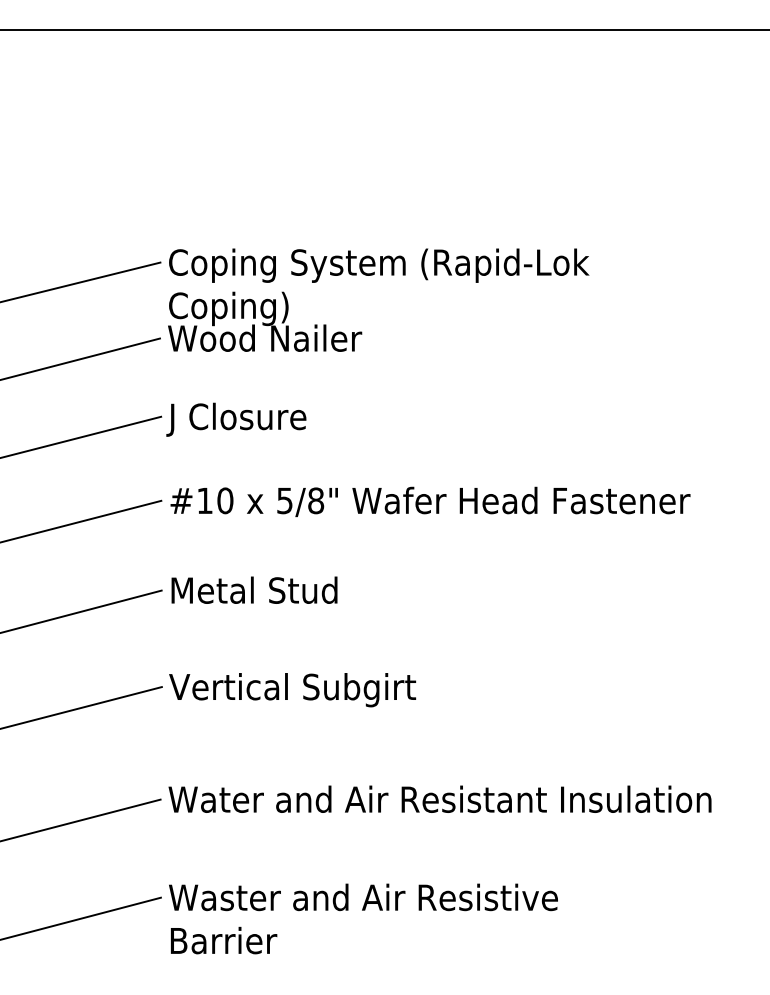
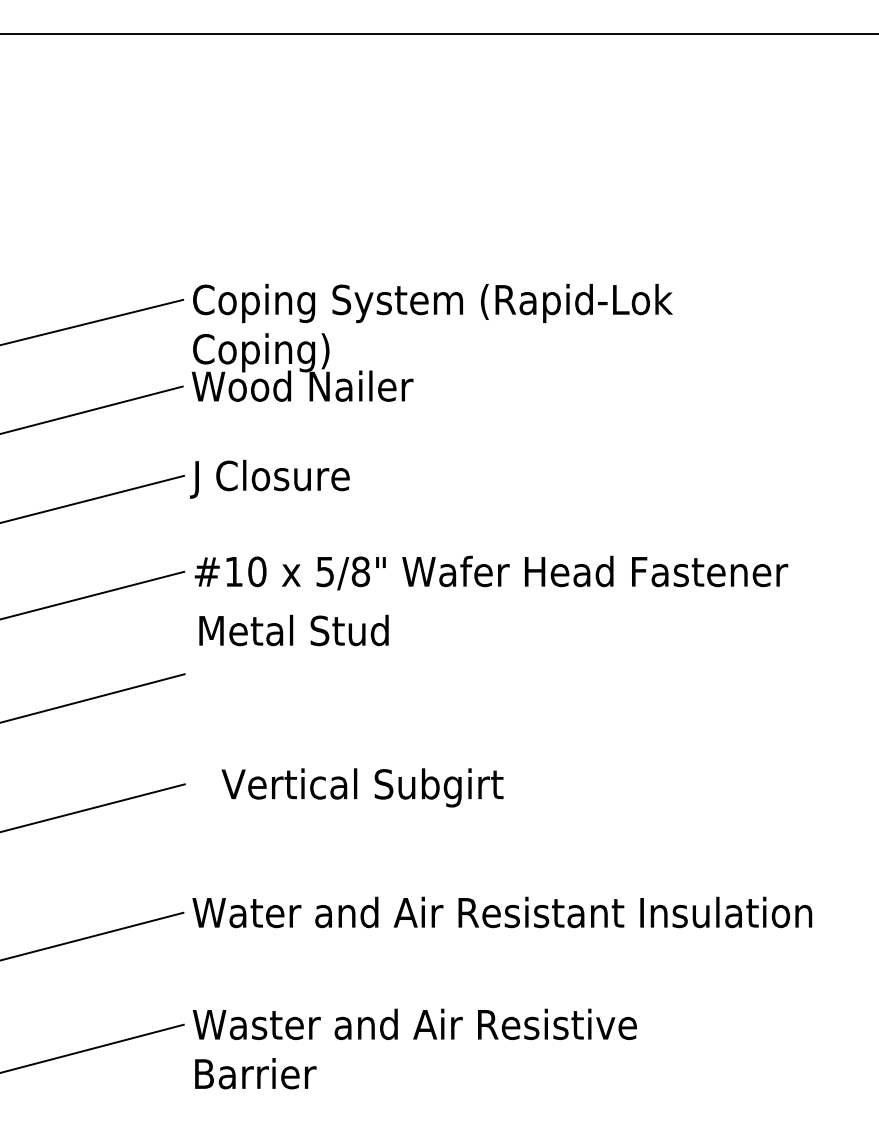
text: (254, 589) -> (293, 629), moved
text: (292, 690) -> (362, 788), moved

